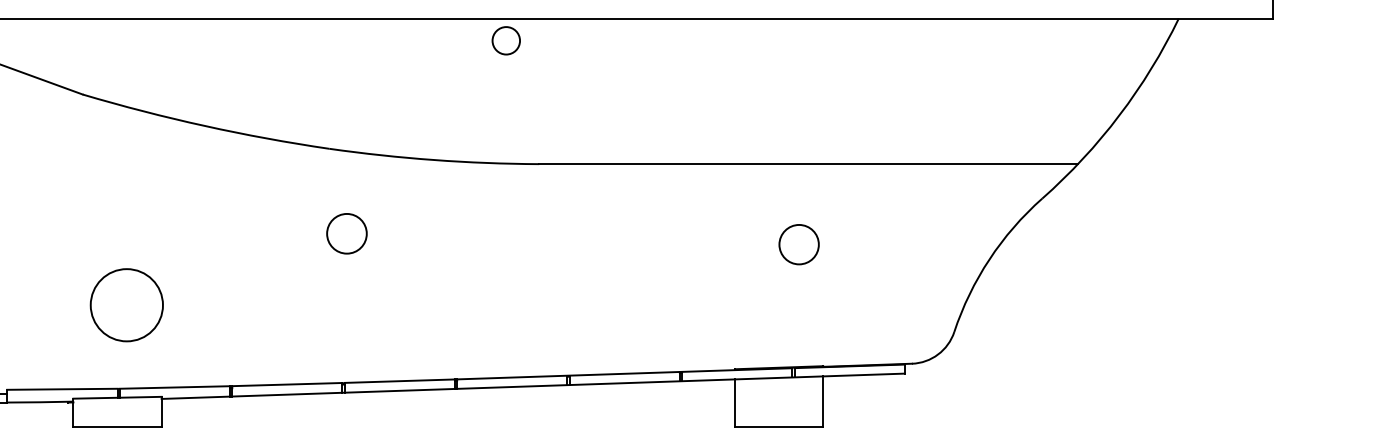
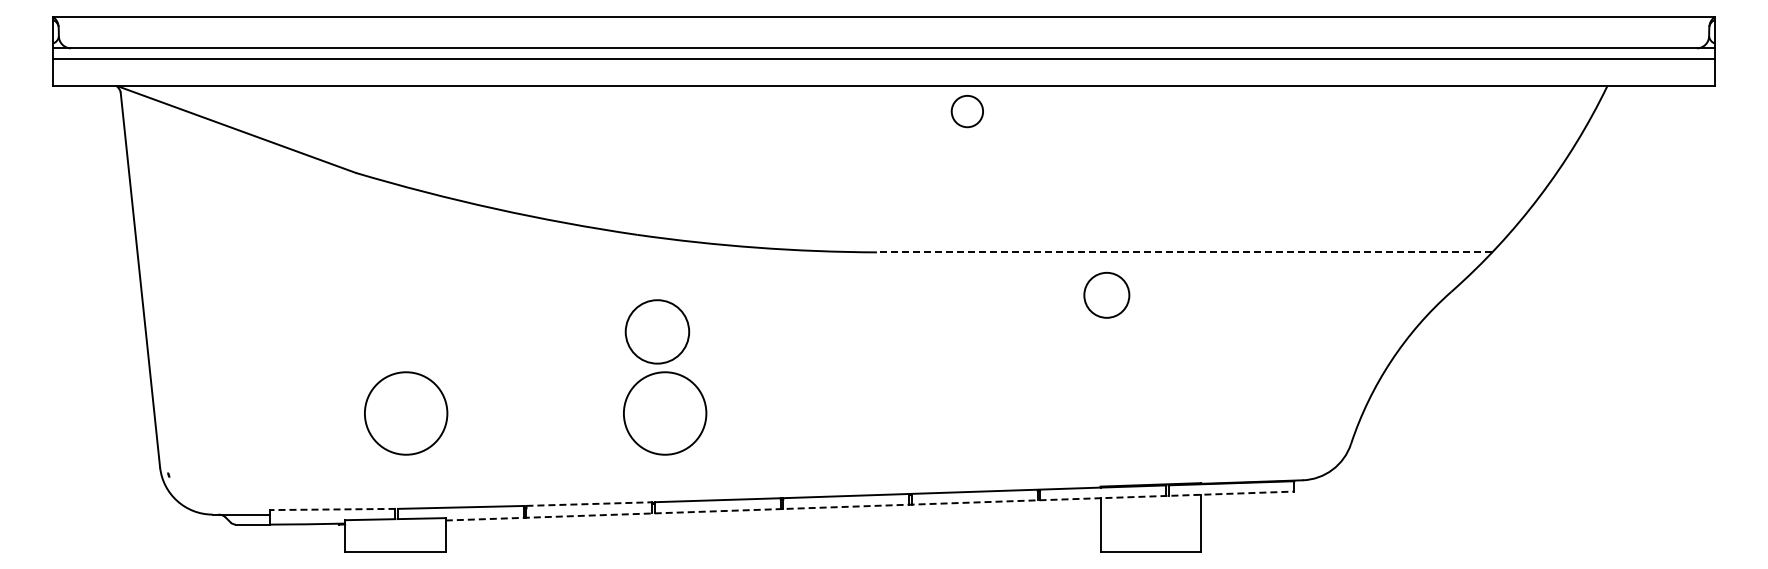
circle: (505, 40) -> (966, 111), moved
line: (808, 164) -> (1184, 252), solid -> dashed
circle: (346, 233) -> (657, 331), size x1.4
circle: (798, 244) -> (1106, 295), moved
circle: (353, 305) -> (665, 413), added
line: (287, 384) -> (589, 504), solid -> dashed
line: (533, 386) -> (870, 506), solid -> dashed
line: (62, 389) -> (332, 509), solid -> dashed

